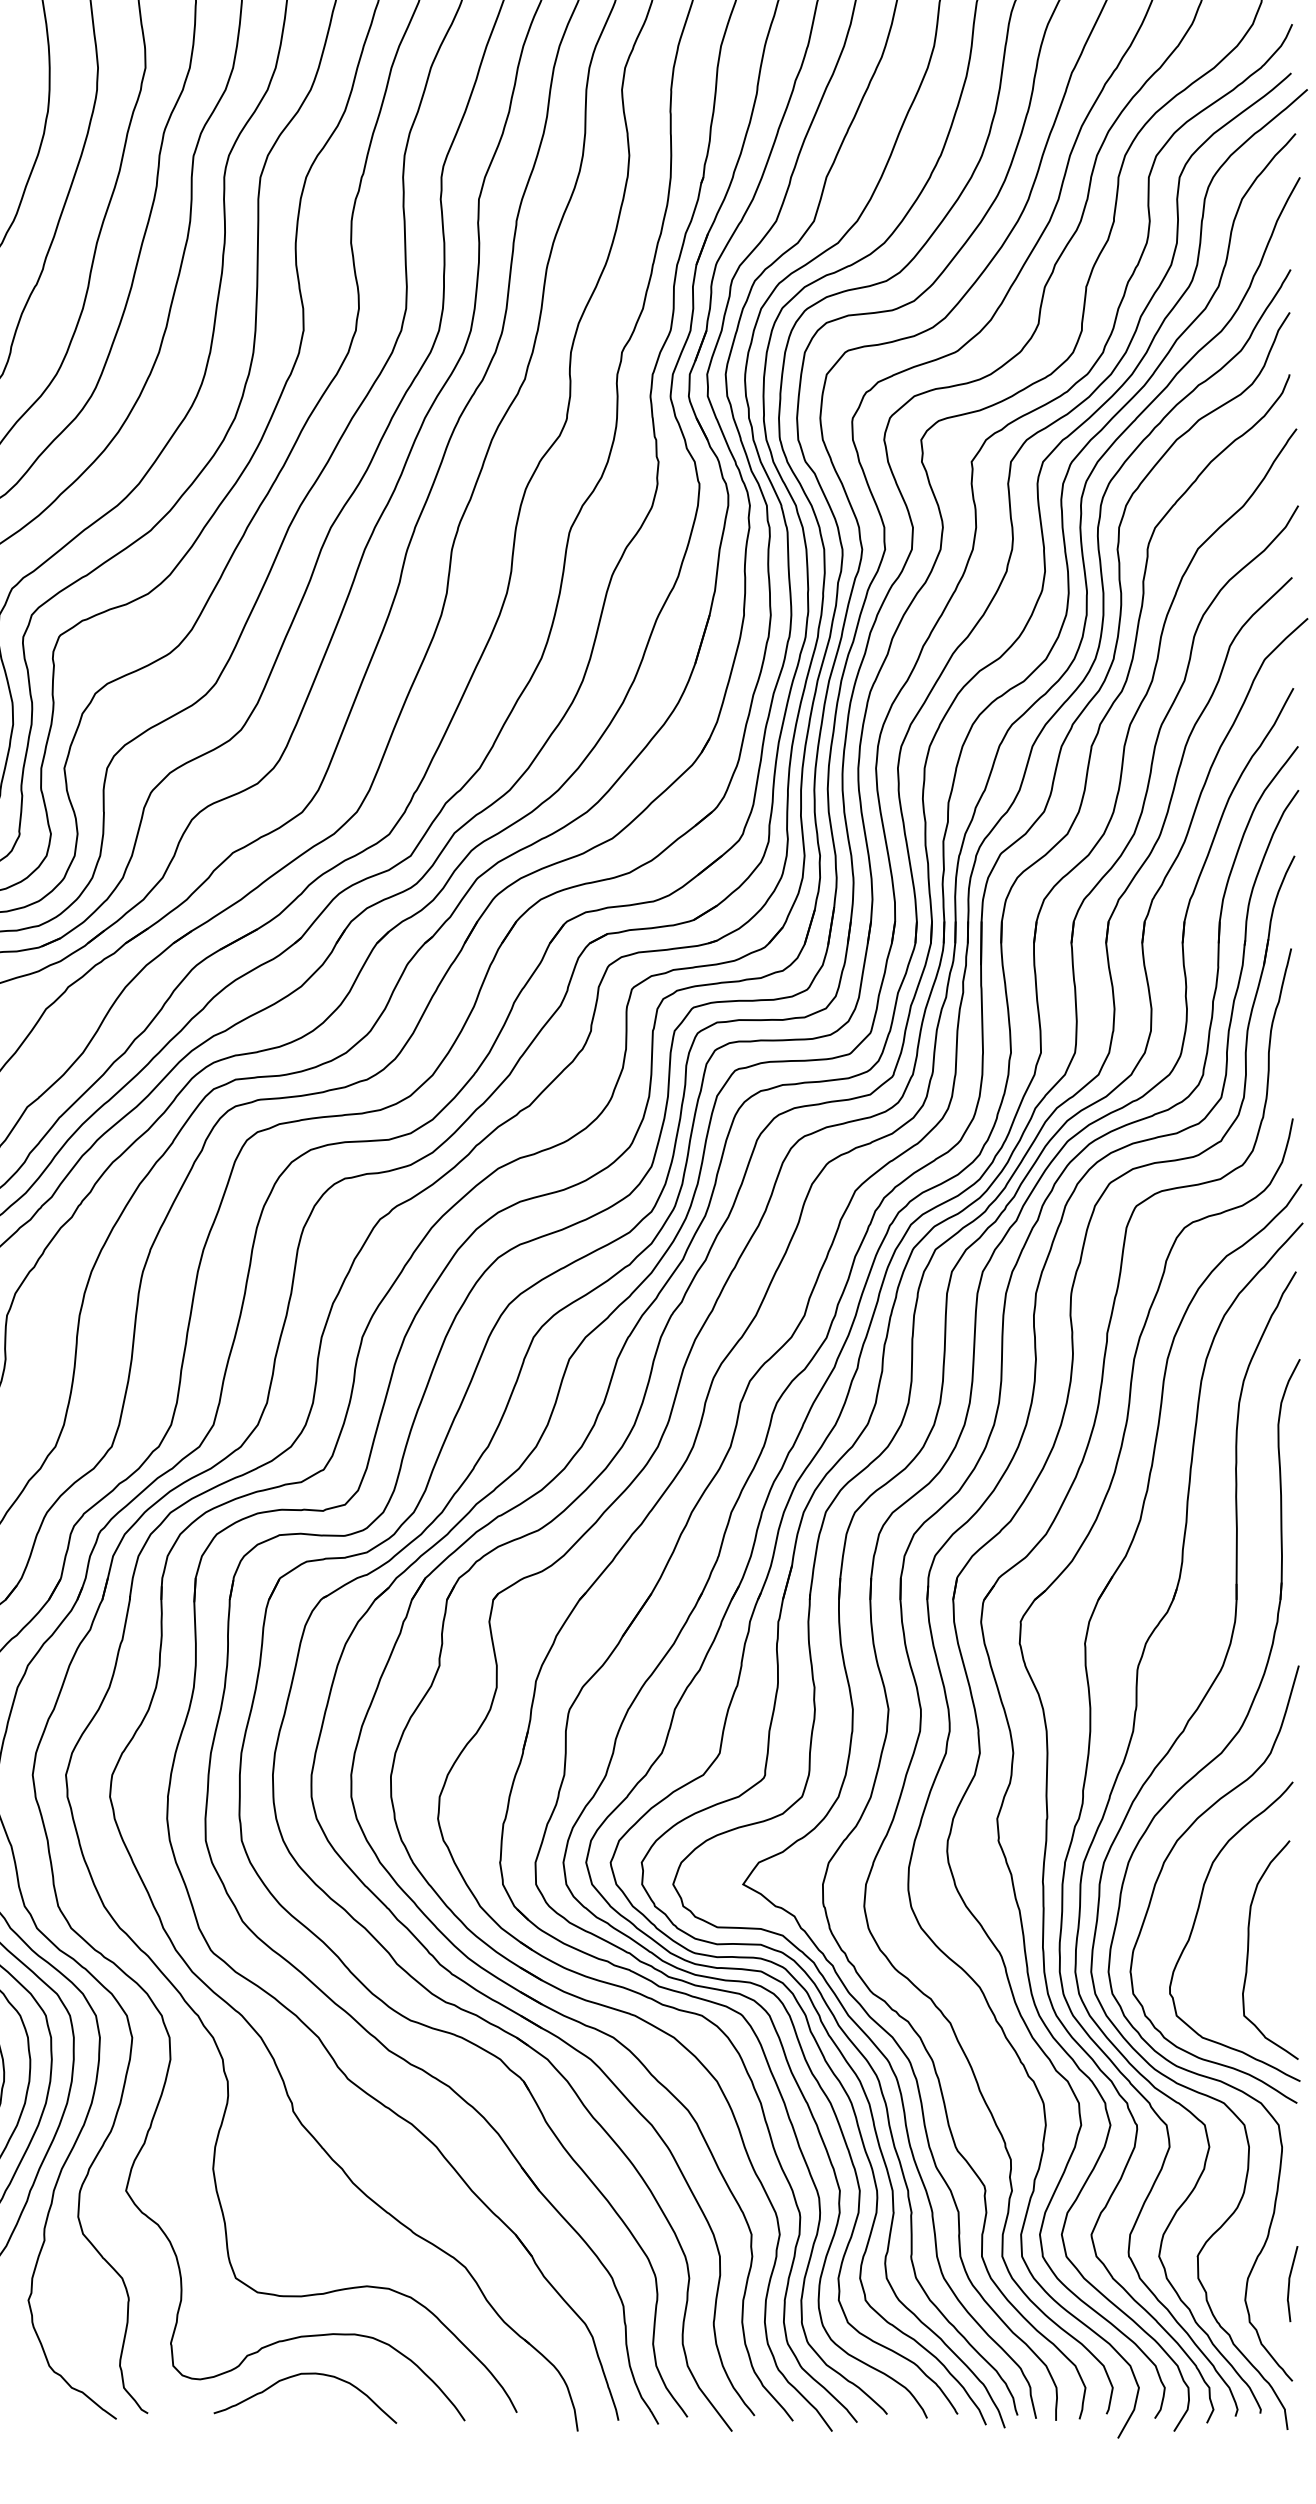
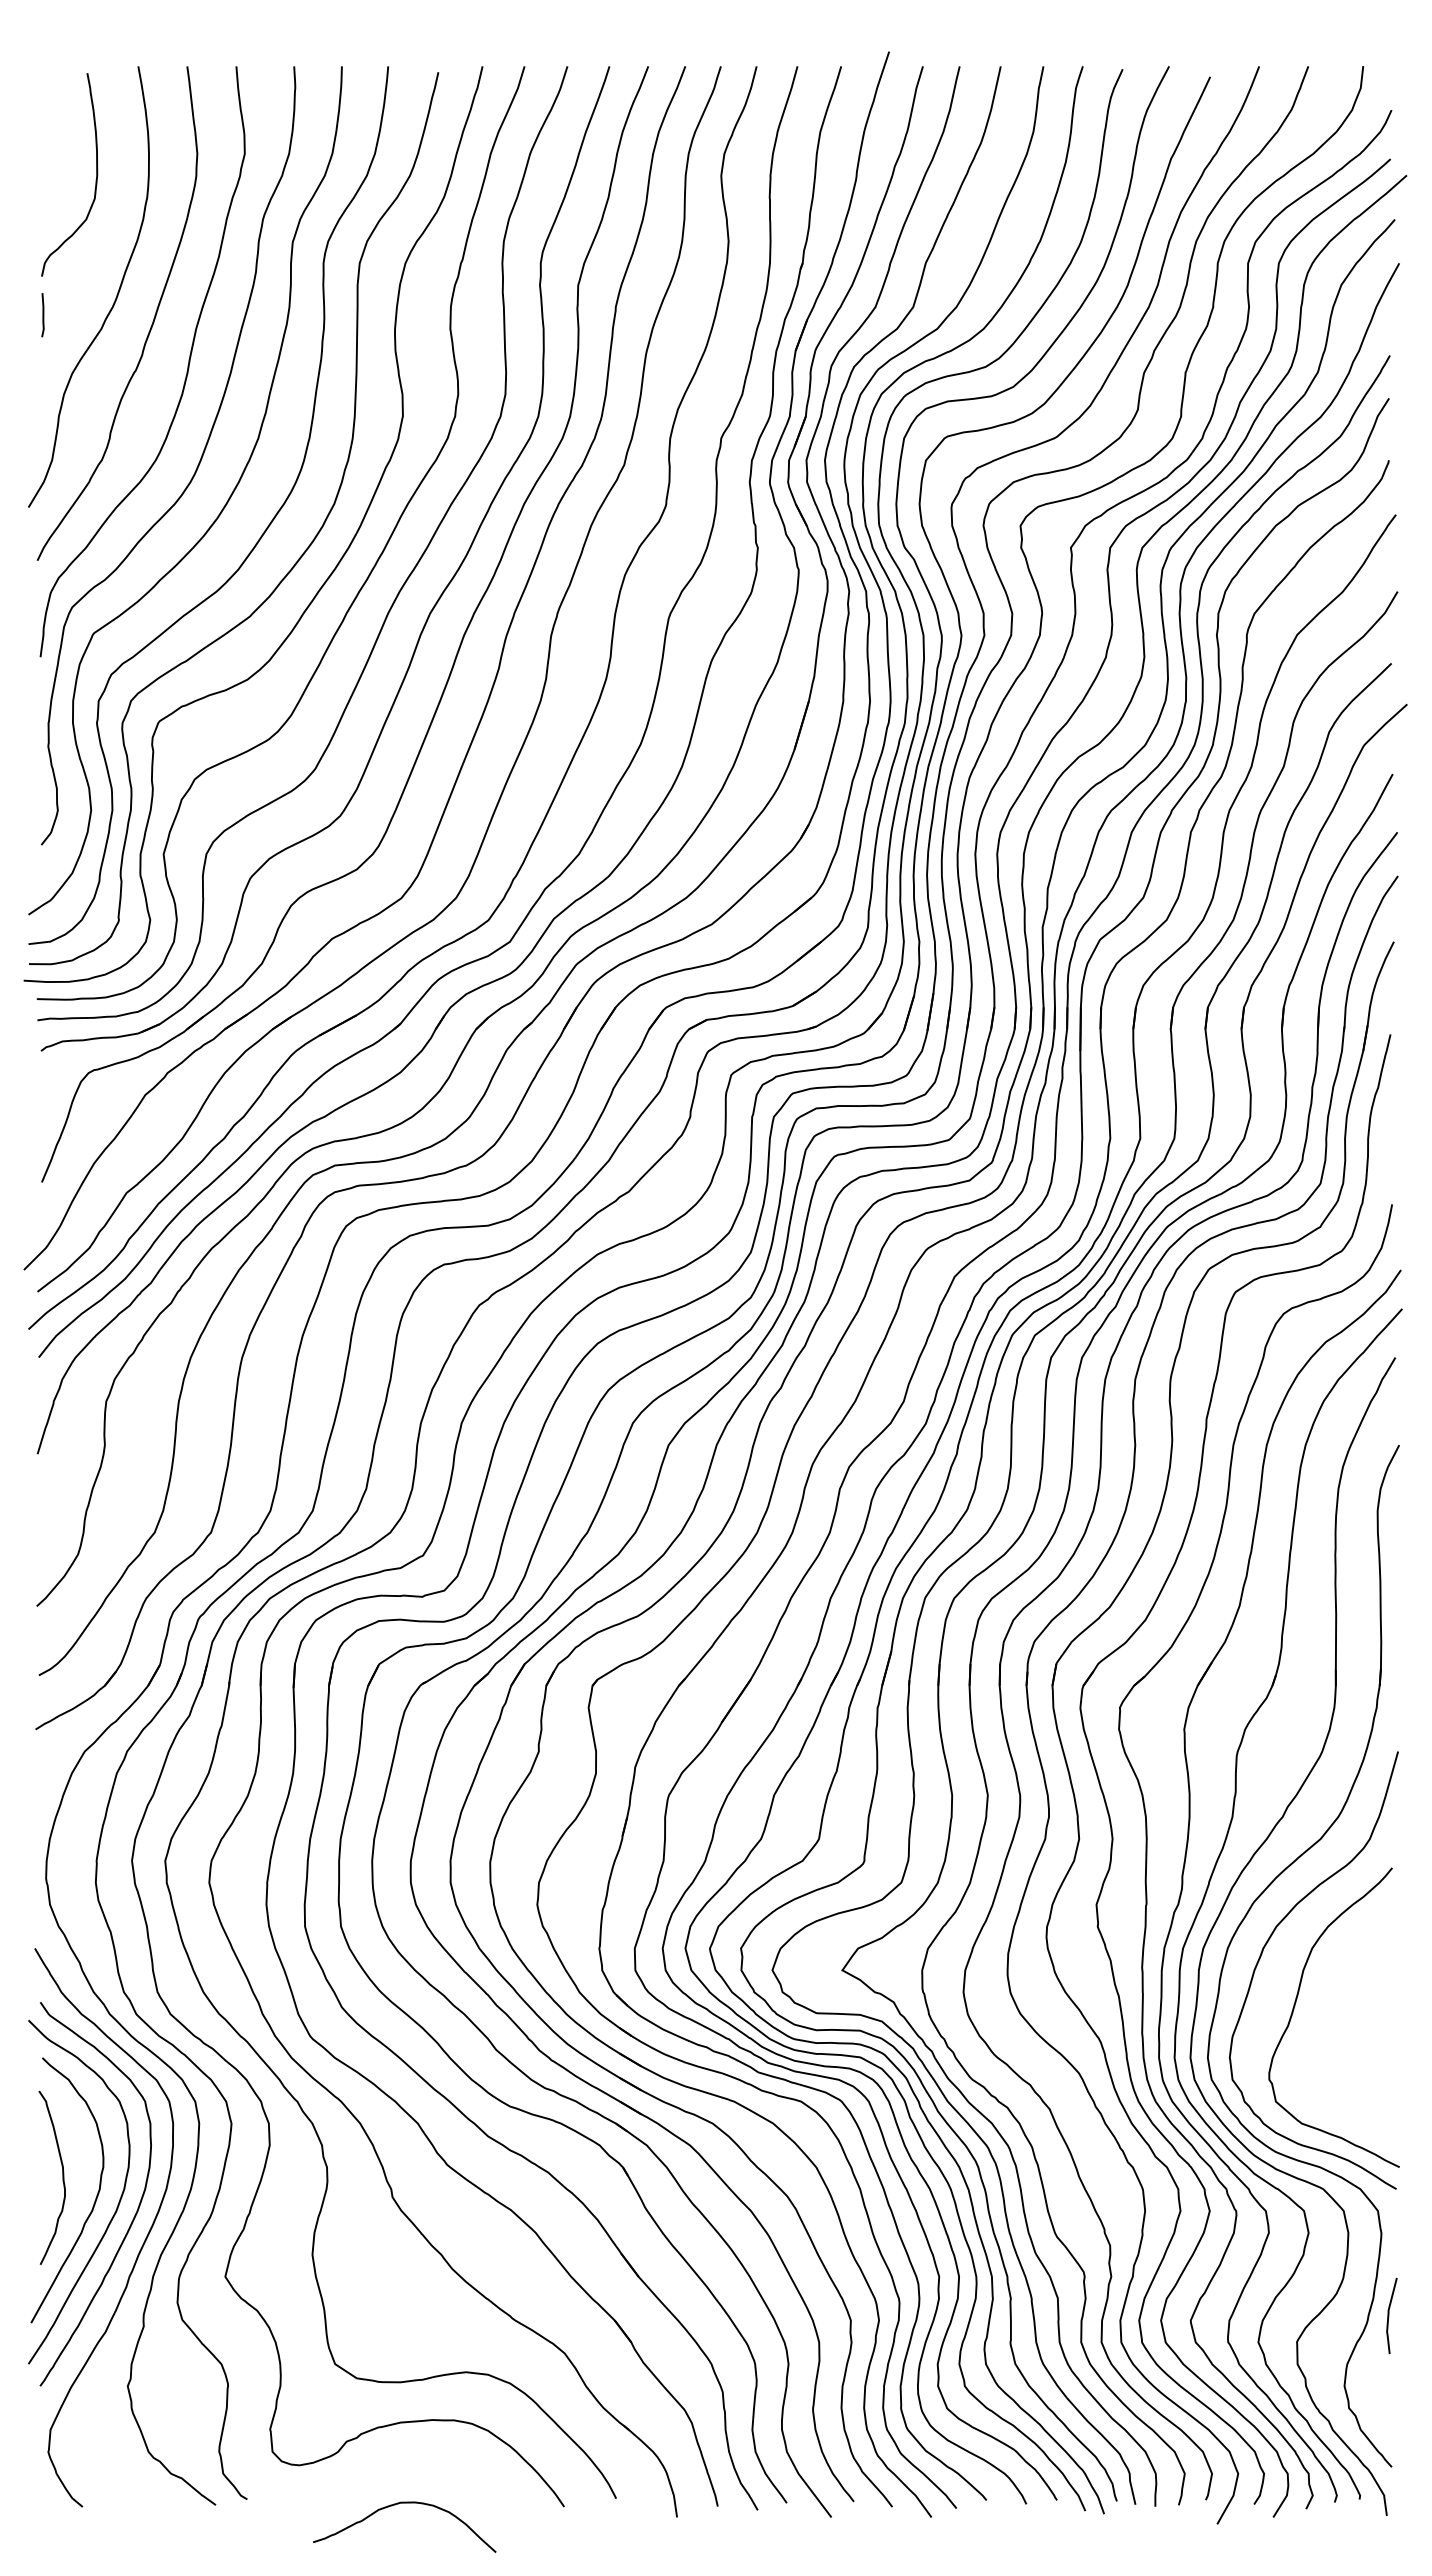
curve: (1249, 1949) -> (1348, 2035), removed
curve: (1290, 2283) -> (1389, 2315), moved
curve: (299, 2375) -> (398, 2504), moved

